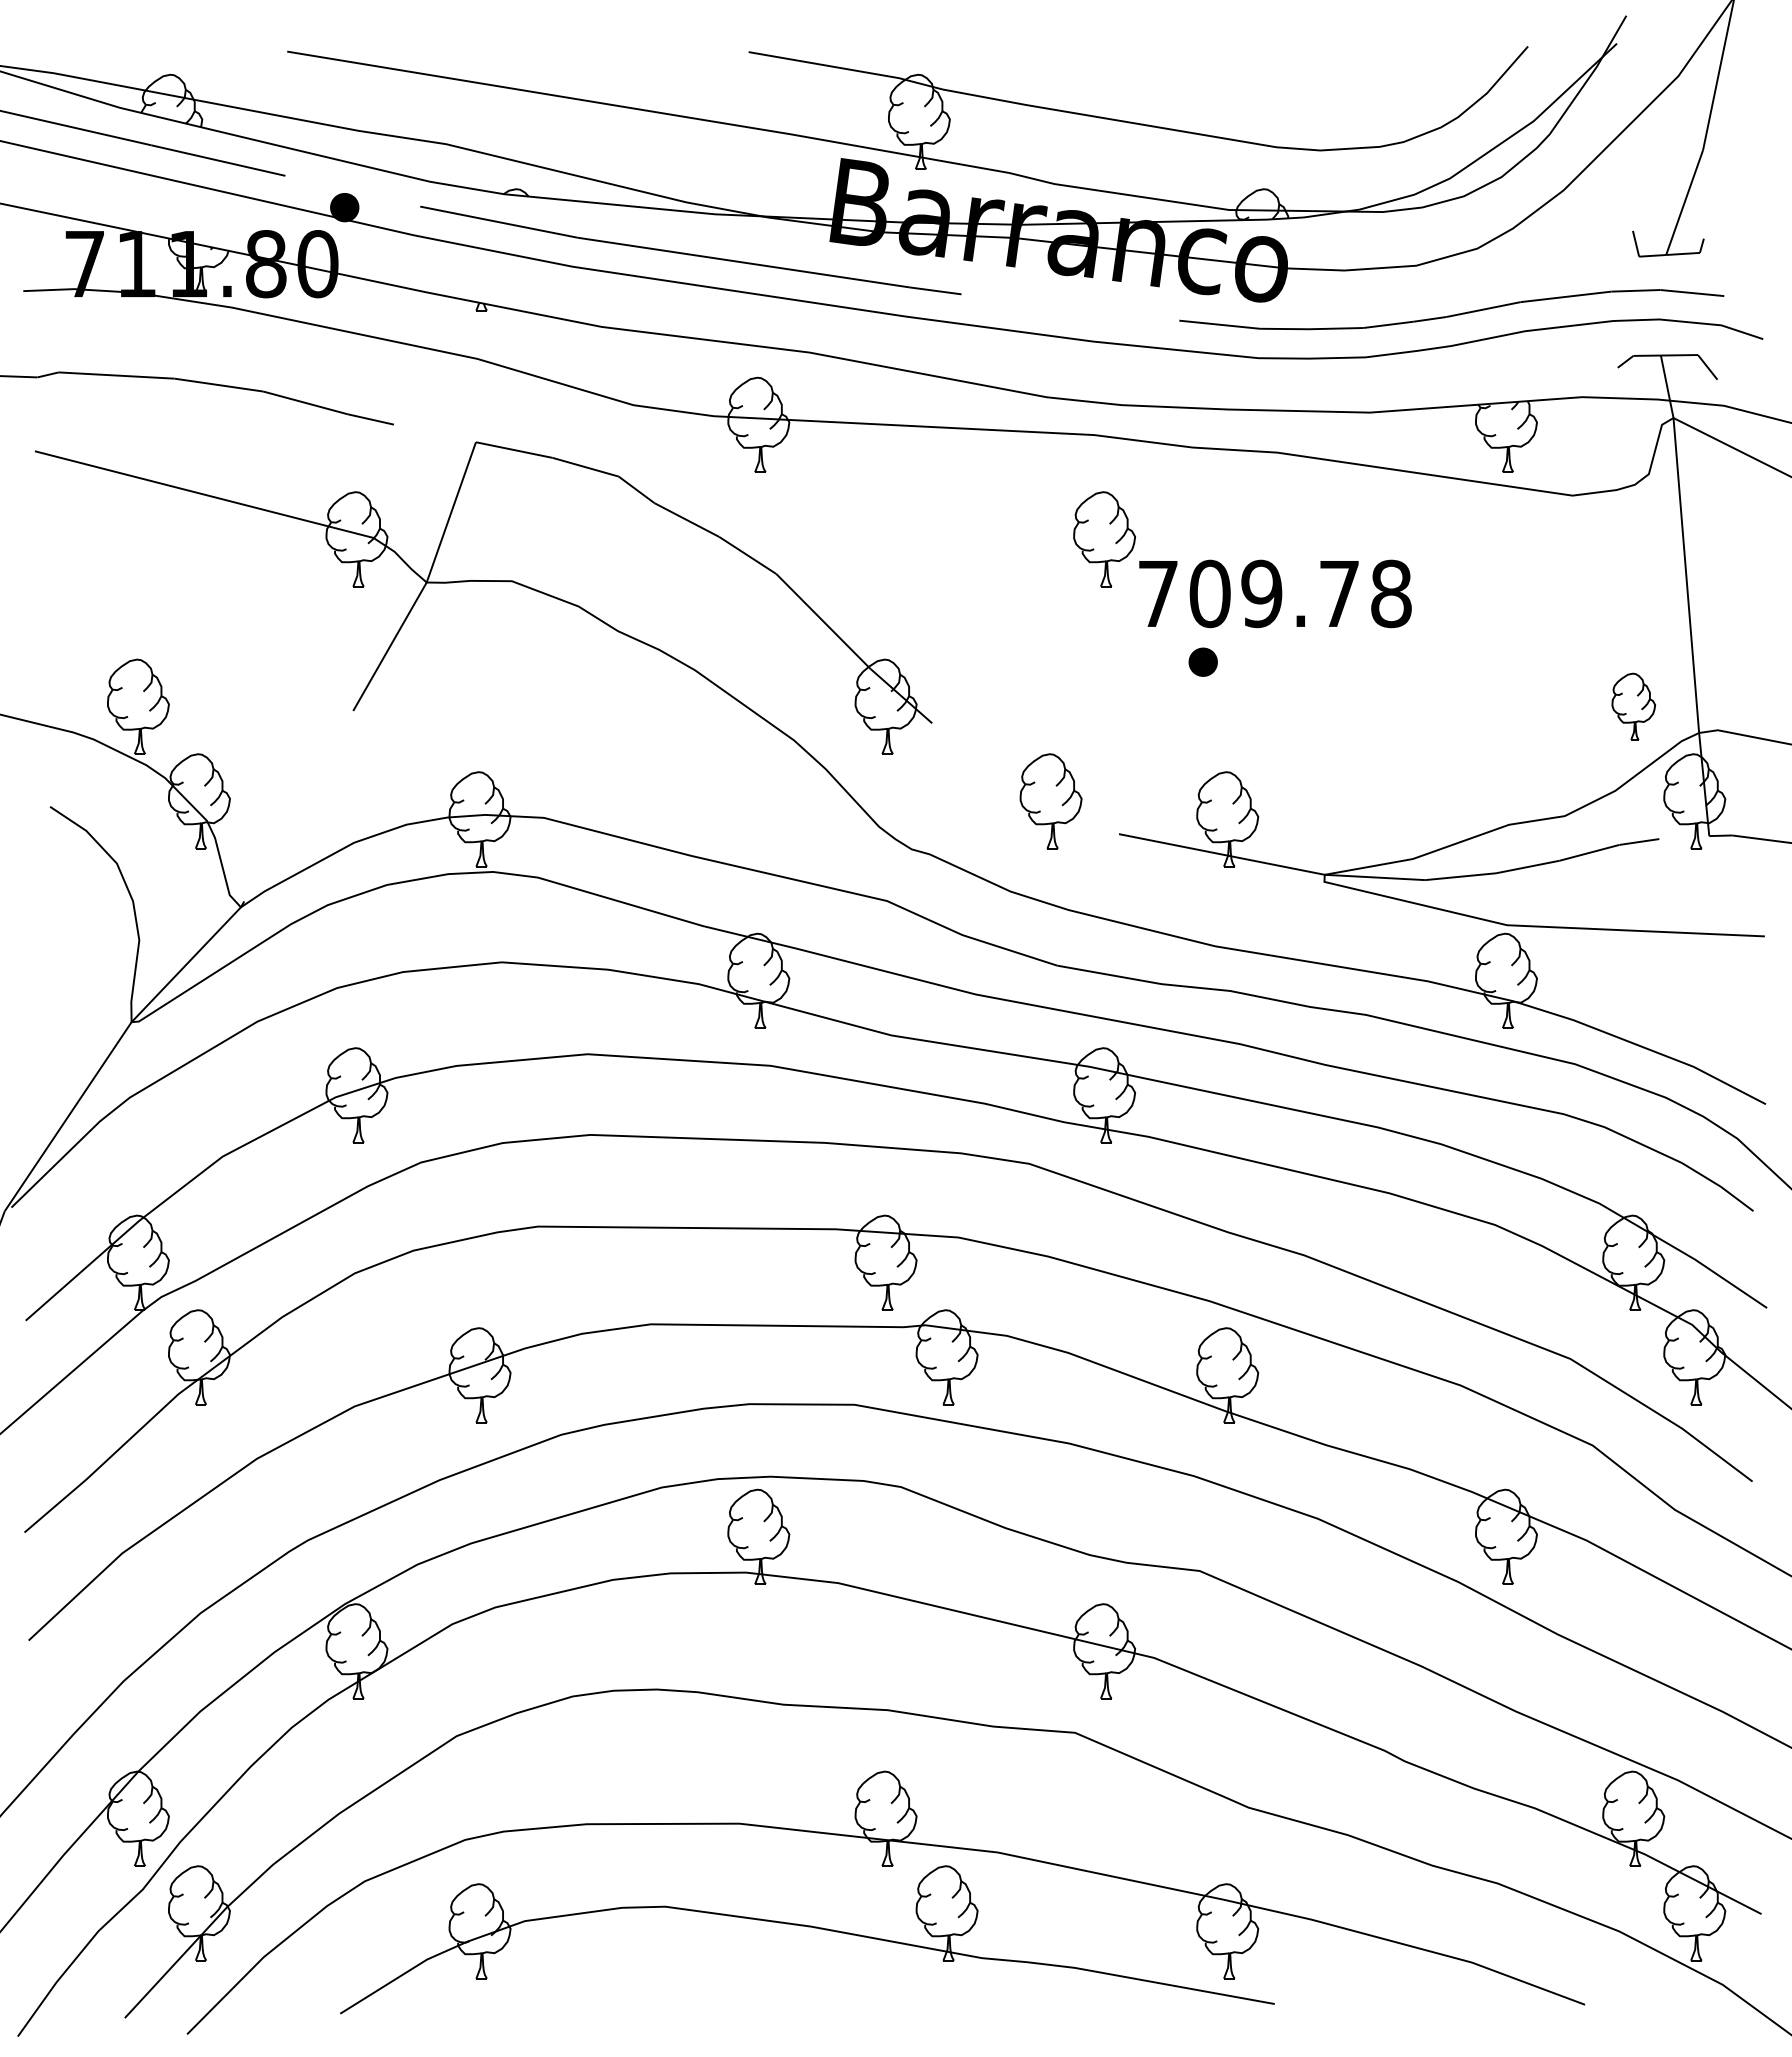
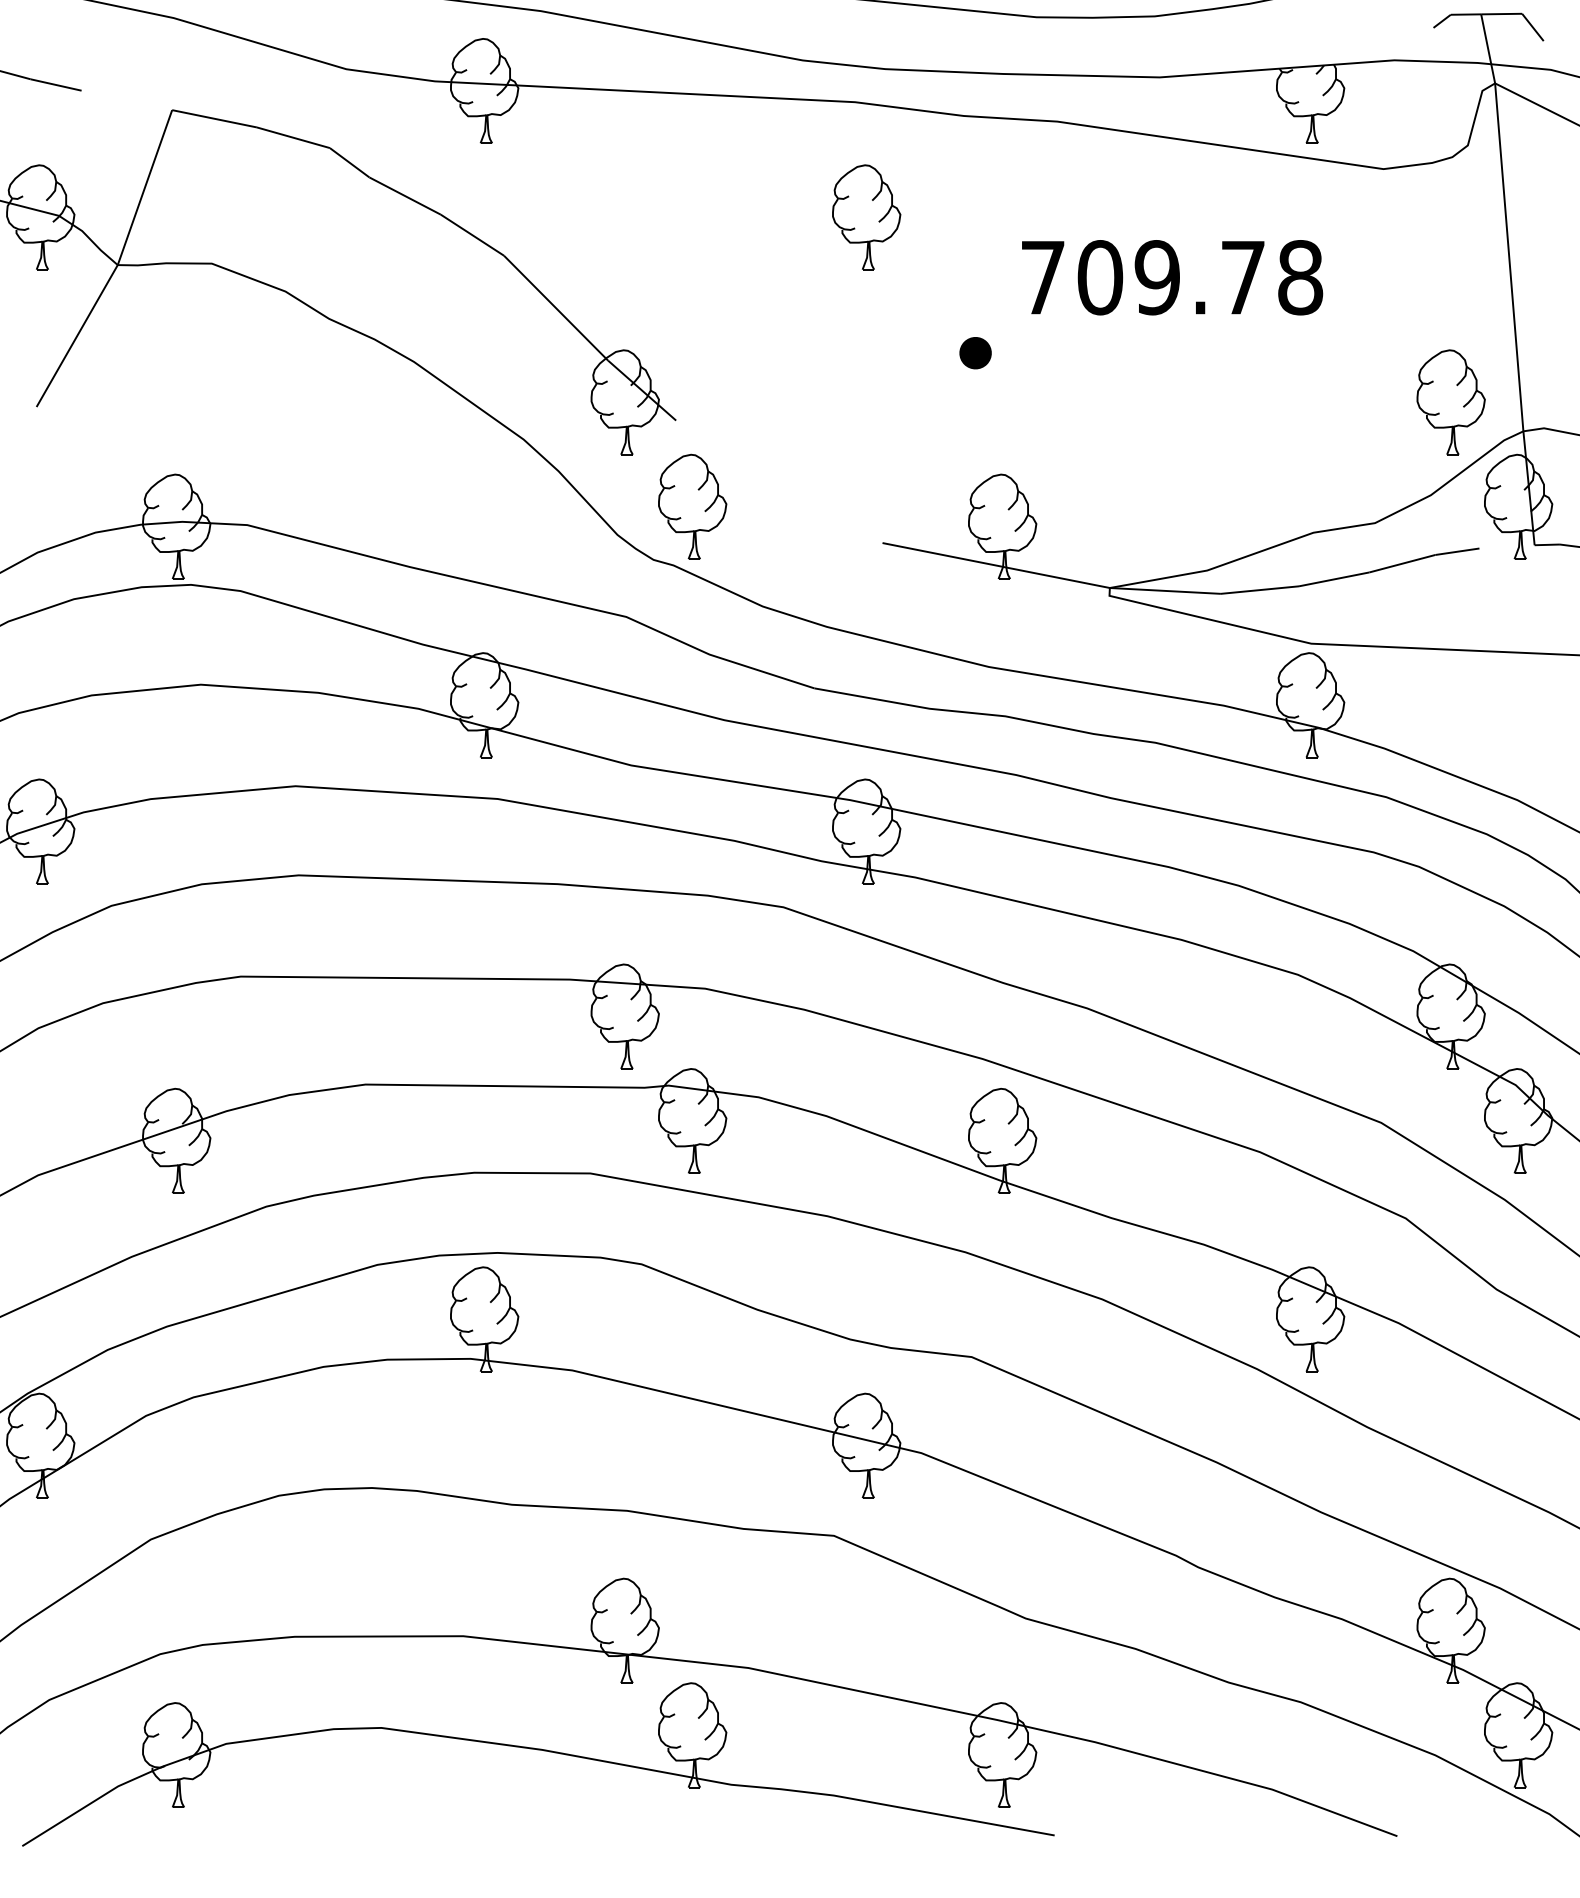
text: (1275, 593) -> (1172, 277), moved
part: (1633, 706) -> (1450, 402), size x1.43
part: (1050, 801) -> (691, 507), moved

